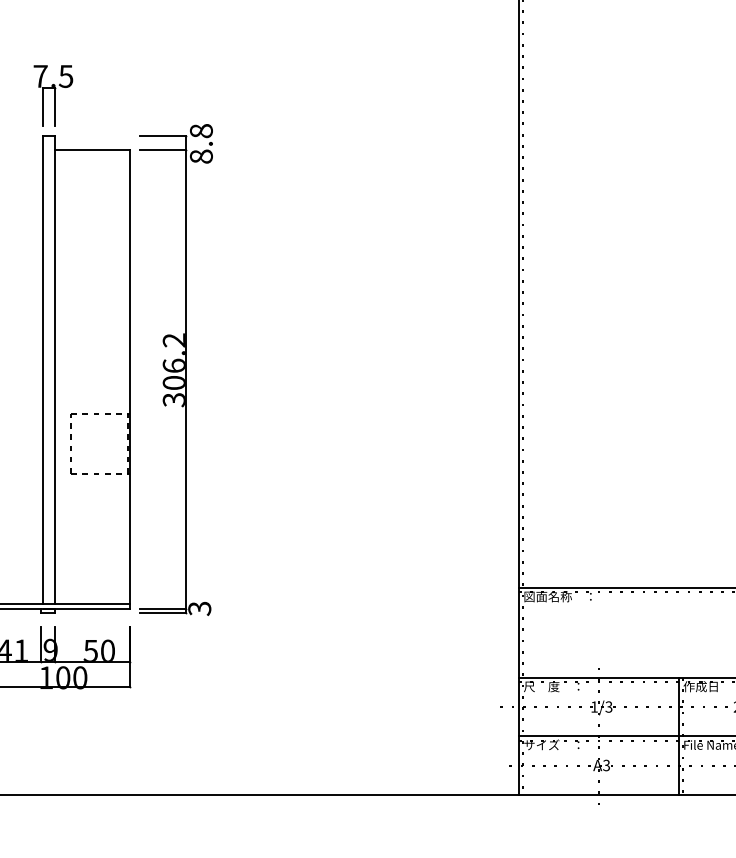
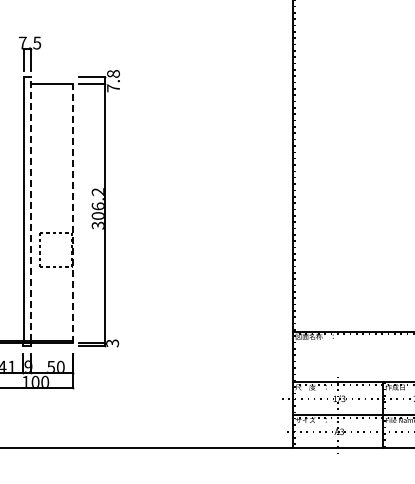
text: (201, 156) -> (113, 88), 8.8 -> 7.8
line: (54, 369) -> (30, 208), solid -> dashed
line: (130, 378) -> (73, 213), solid -> dashed

